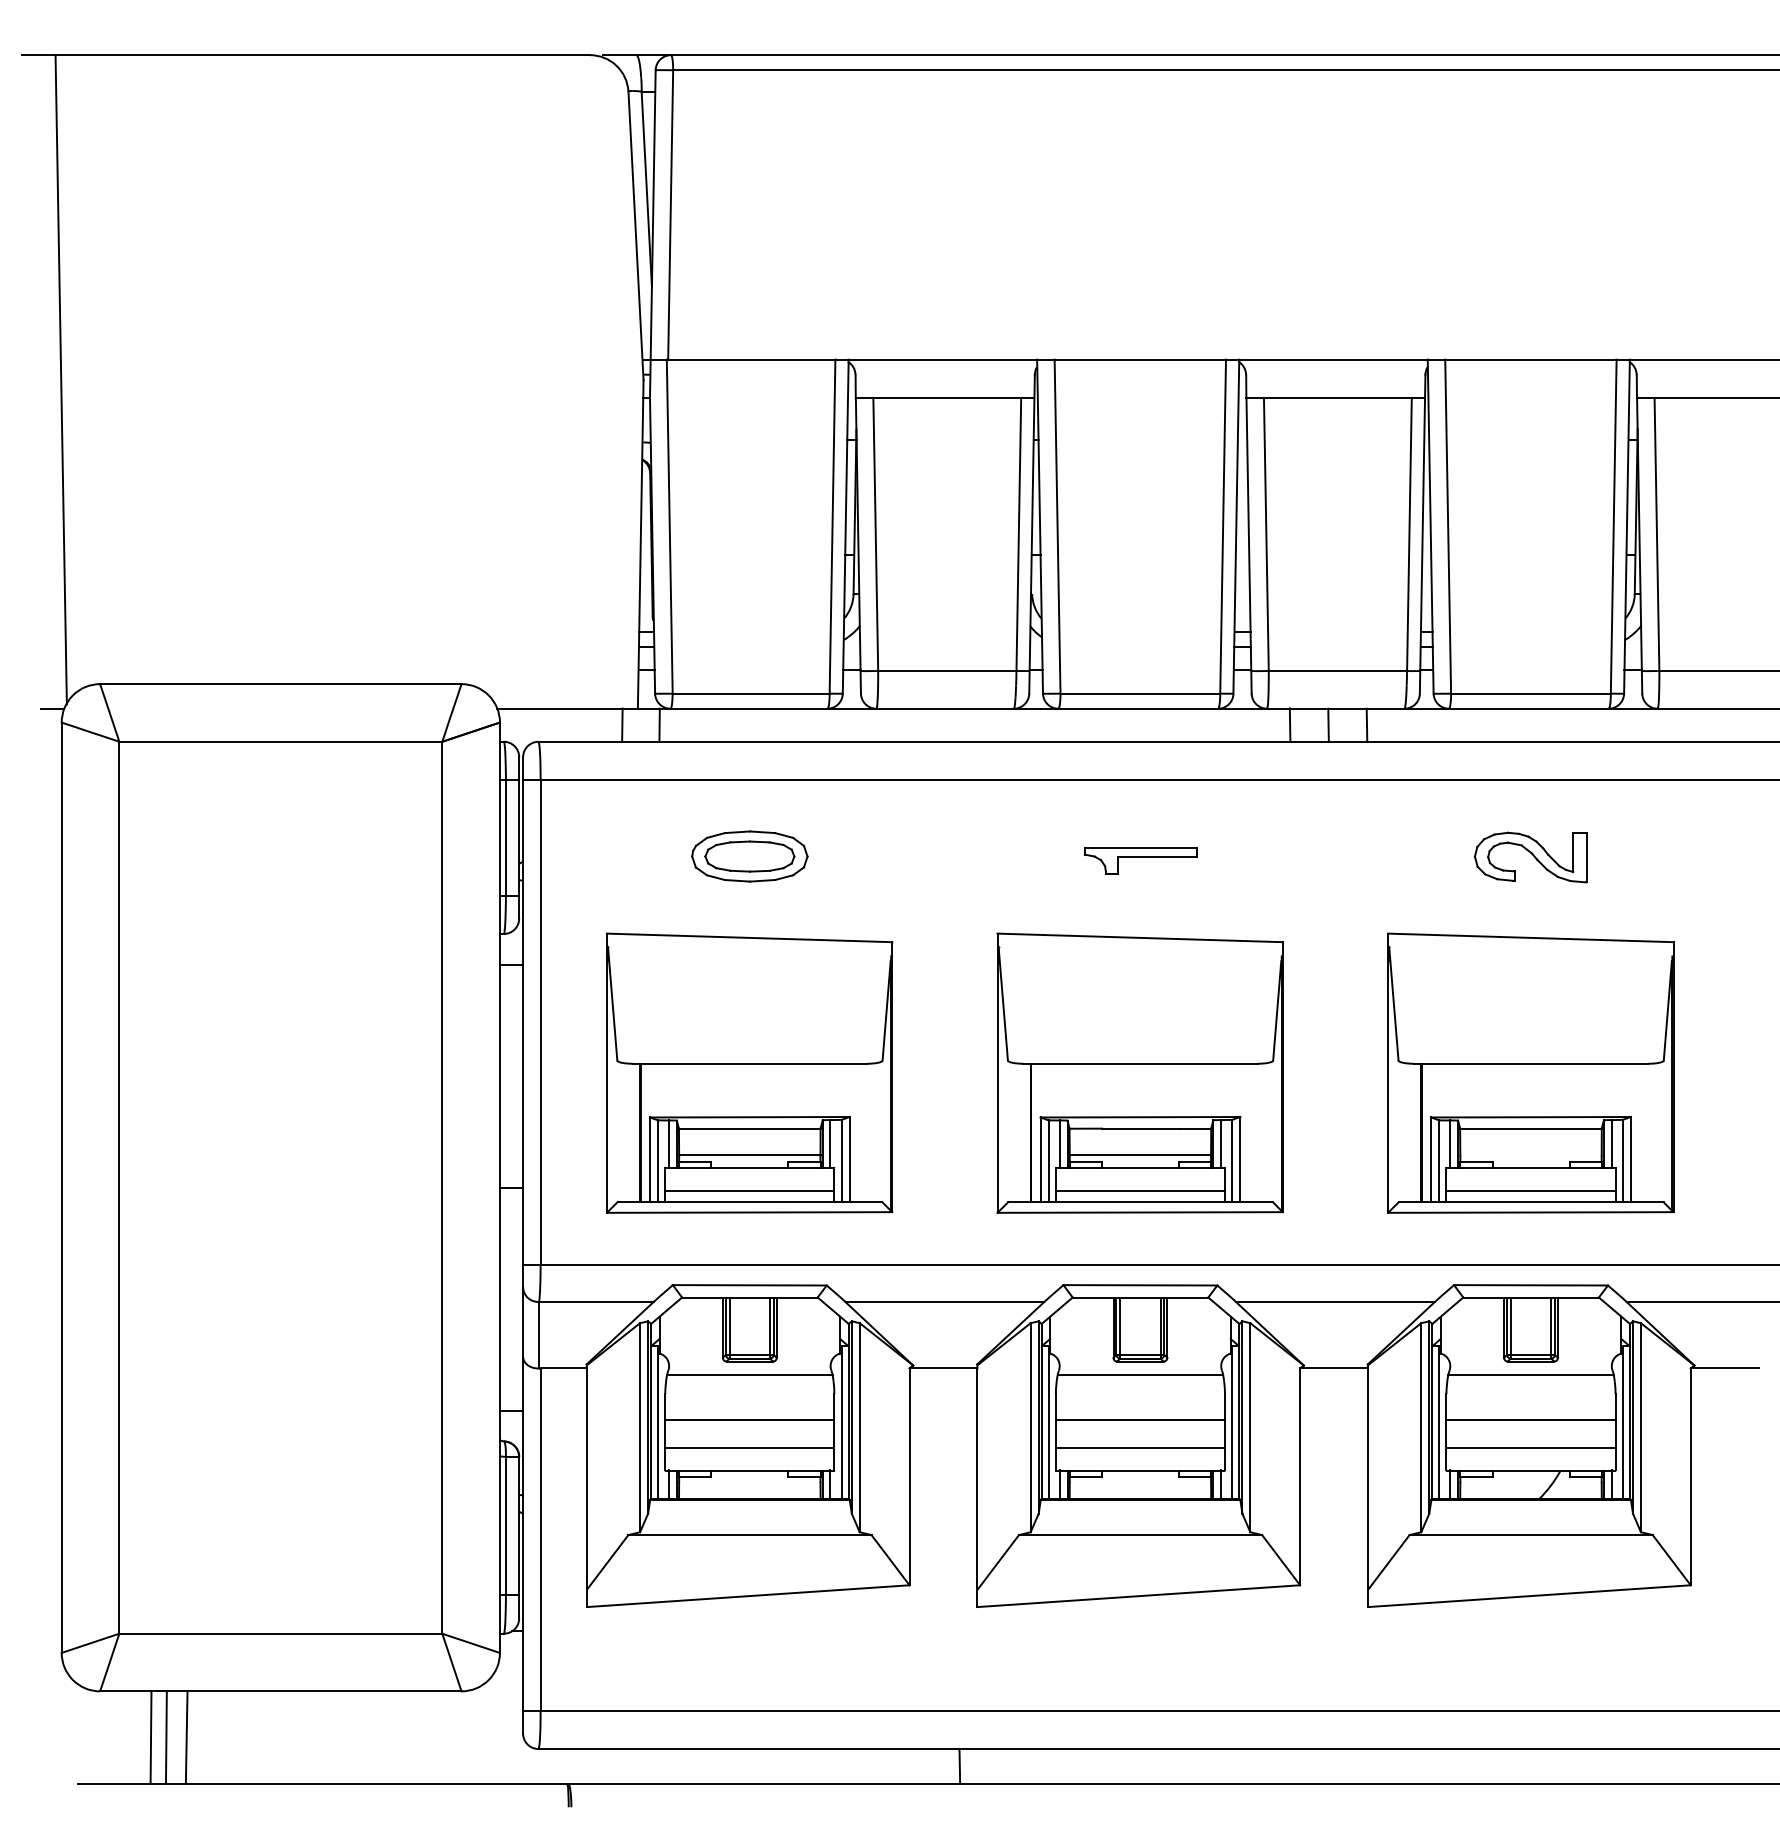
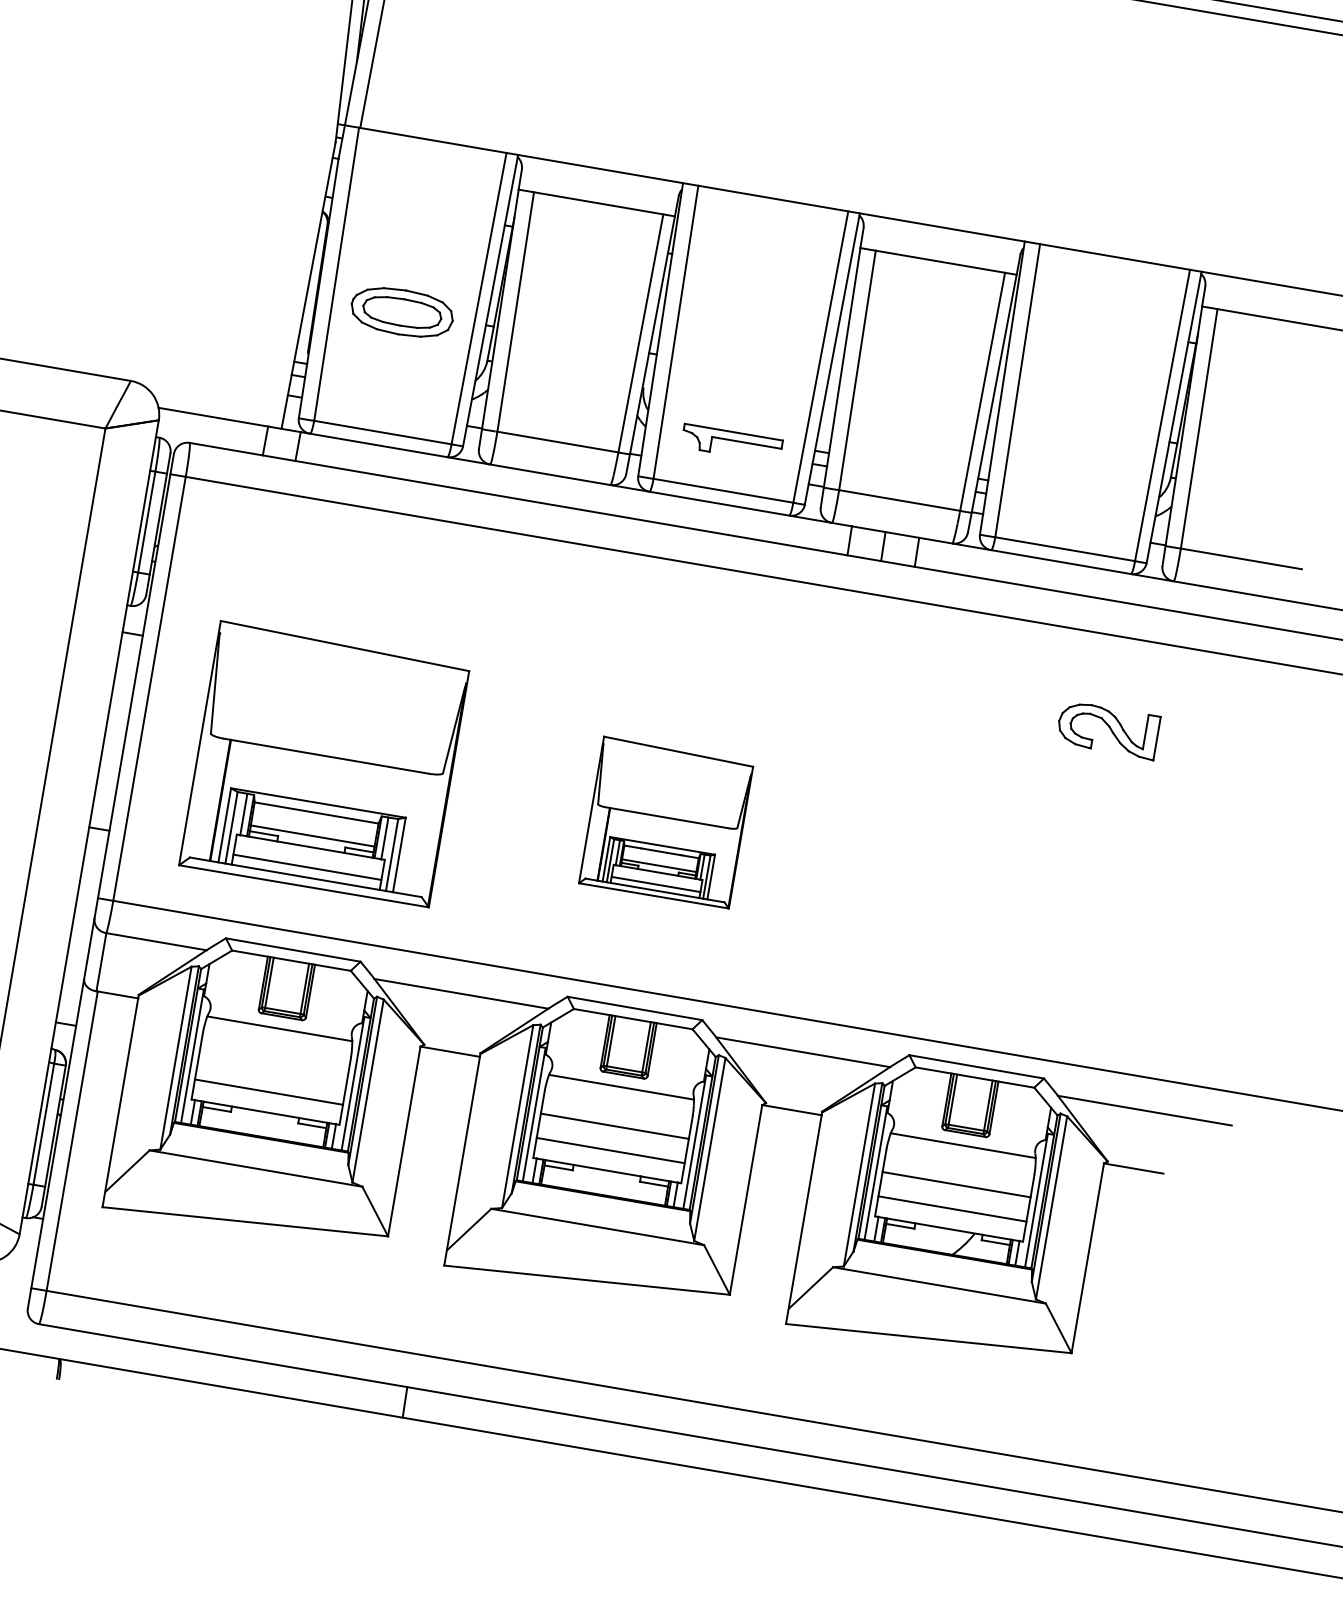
part: (749, 856) -> (401, 312), moved
part: (1530, 857) -> (1107, 730), moved
part: (1140, 860) -> (731, 443), moved
part: (1139, 1072) -> (666, 822), size x0.6
part: (1530, 1072) -> (1008, 880), removed
line: (749, 1419) -> (272, 1067), removed

